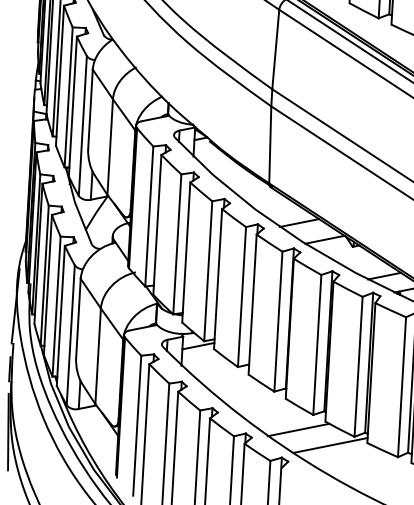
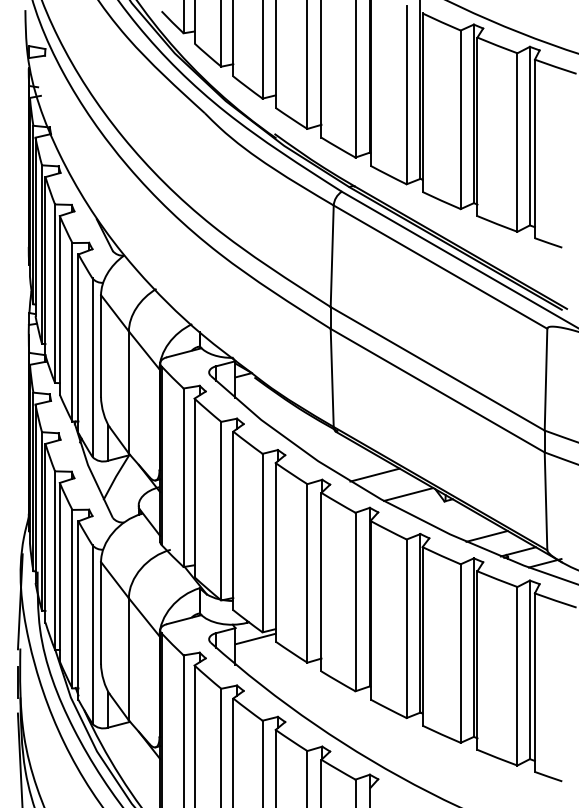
line: (298, 430) -> (388, 738), removed
line: (330, 445) -> (430, 755), removed

